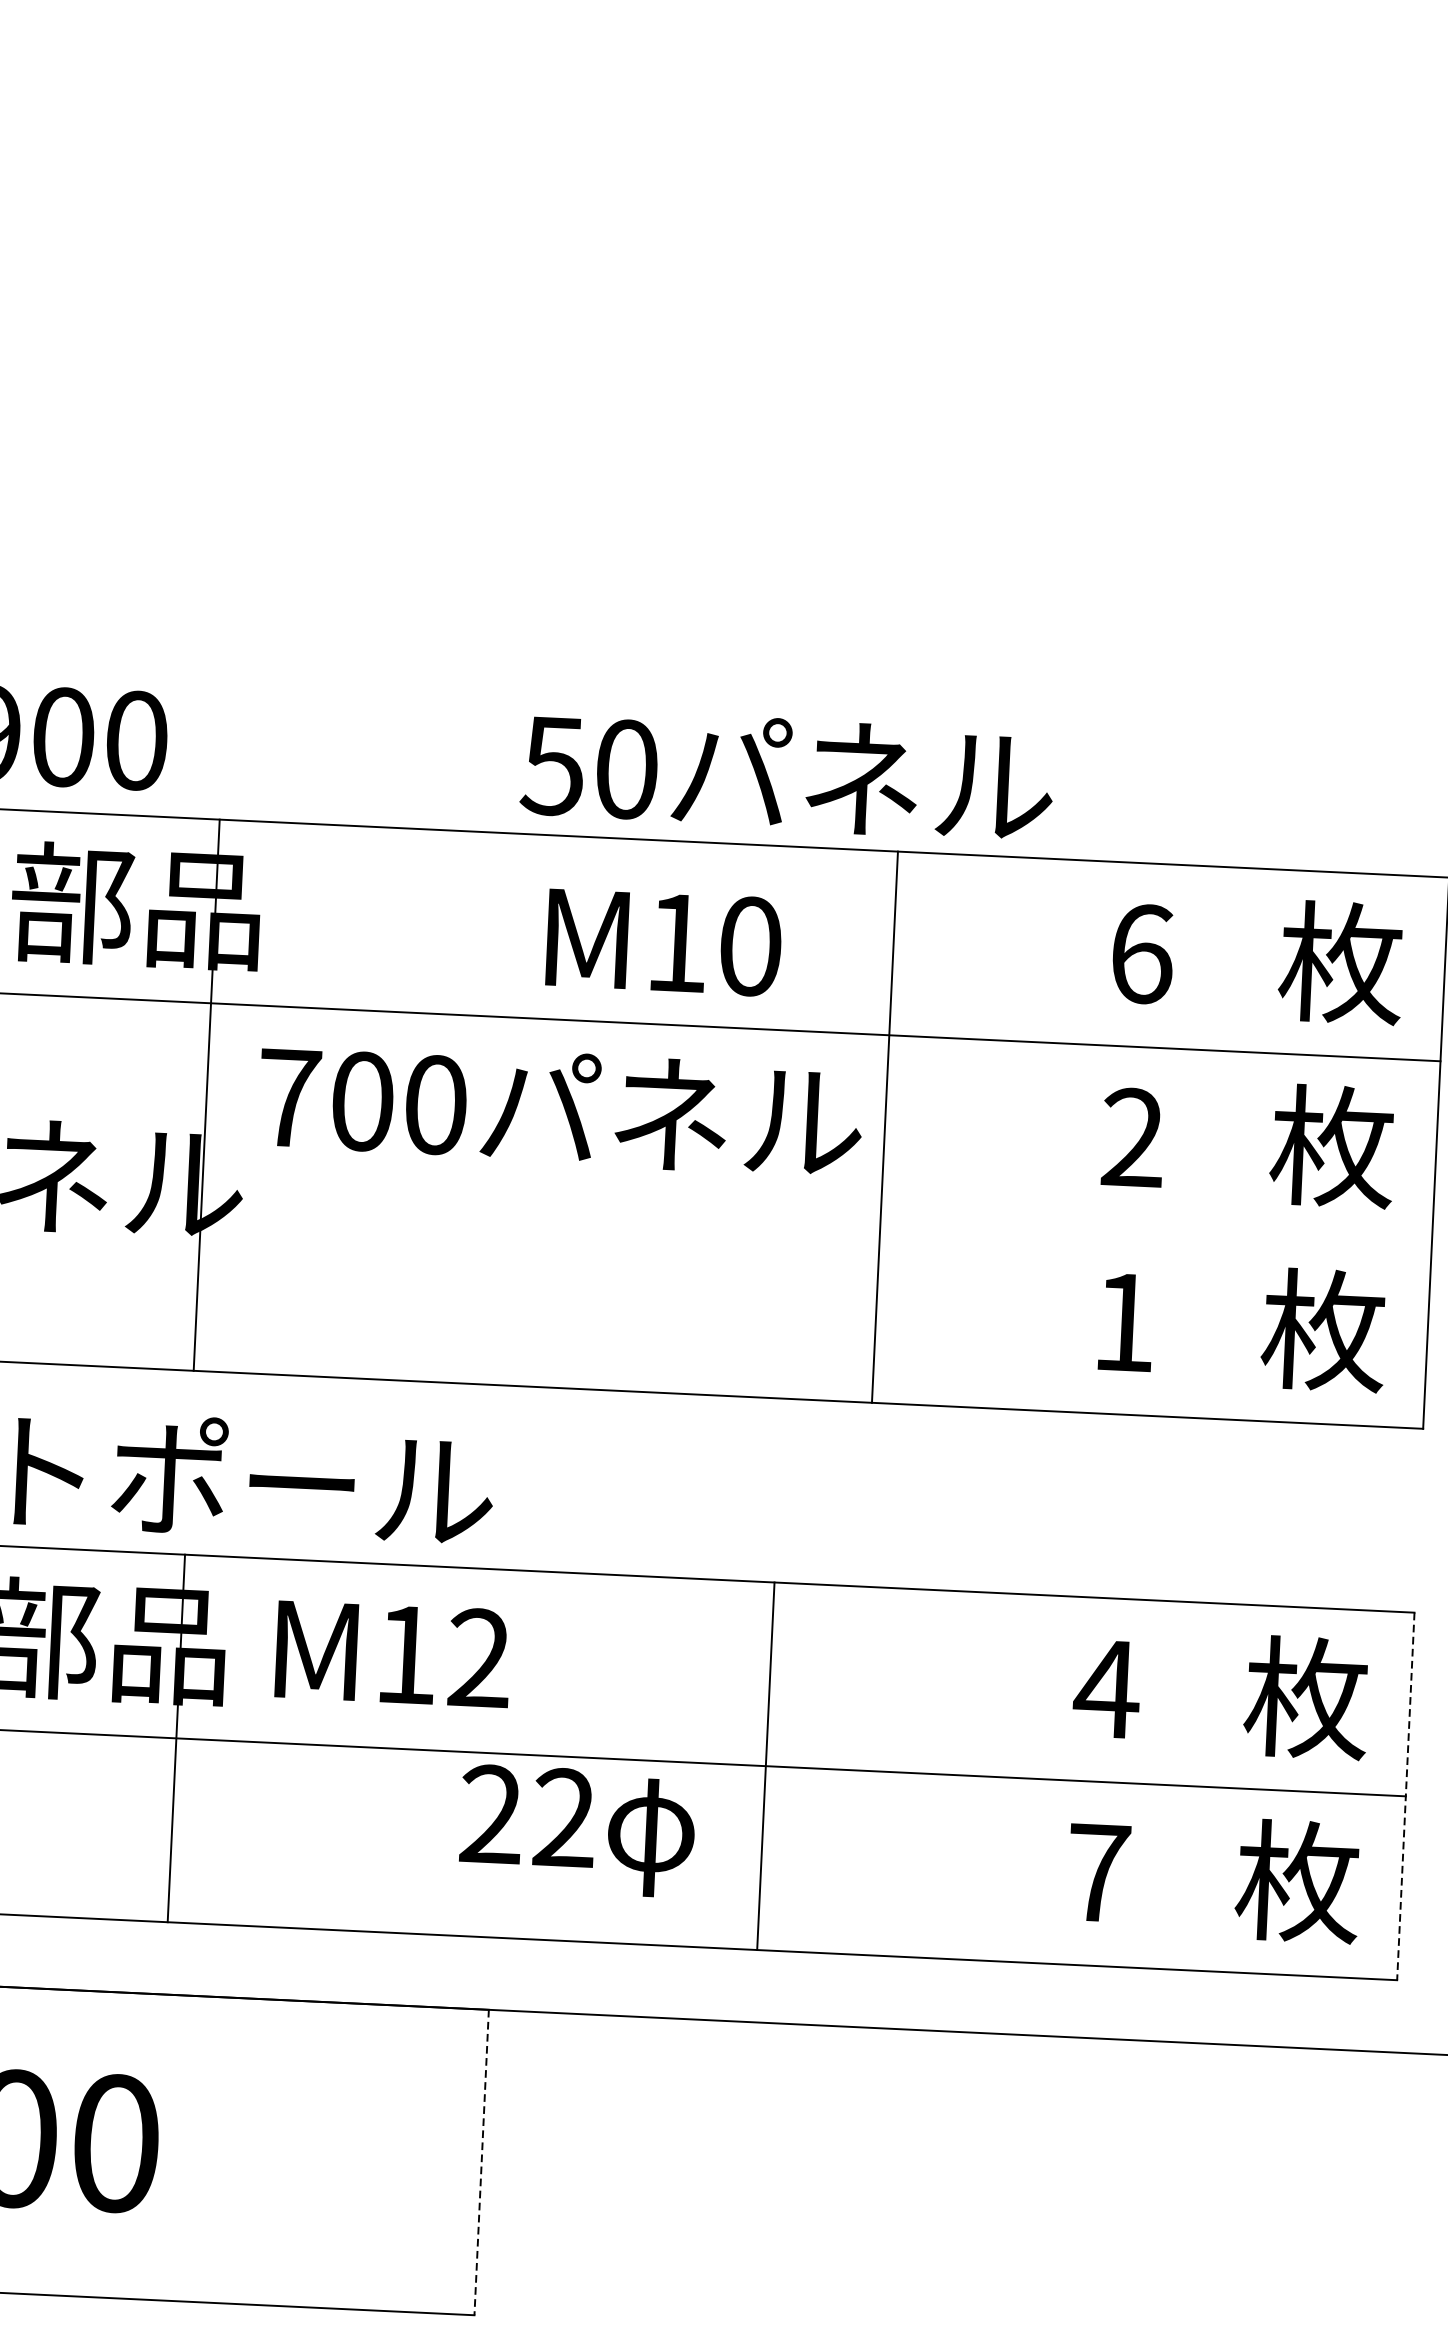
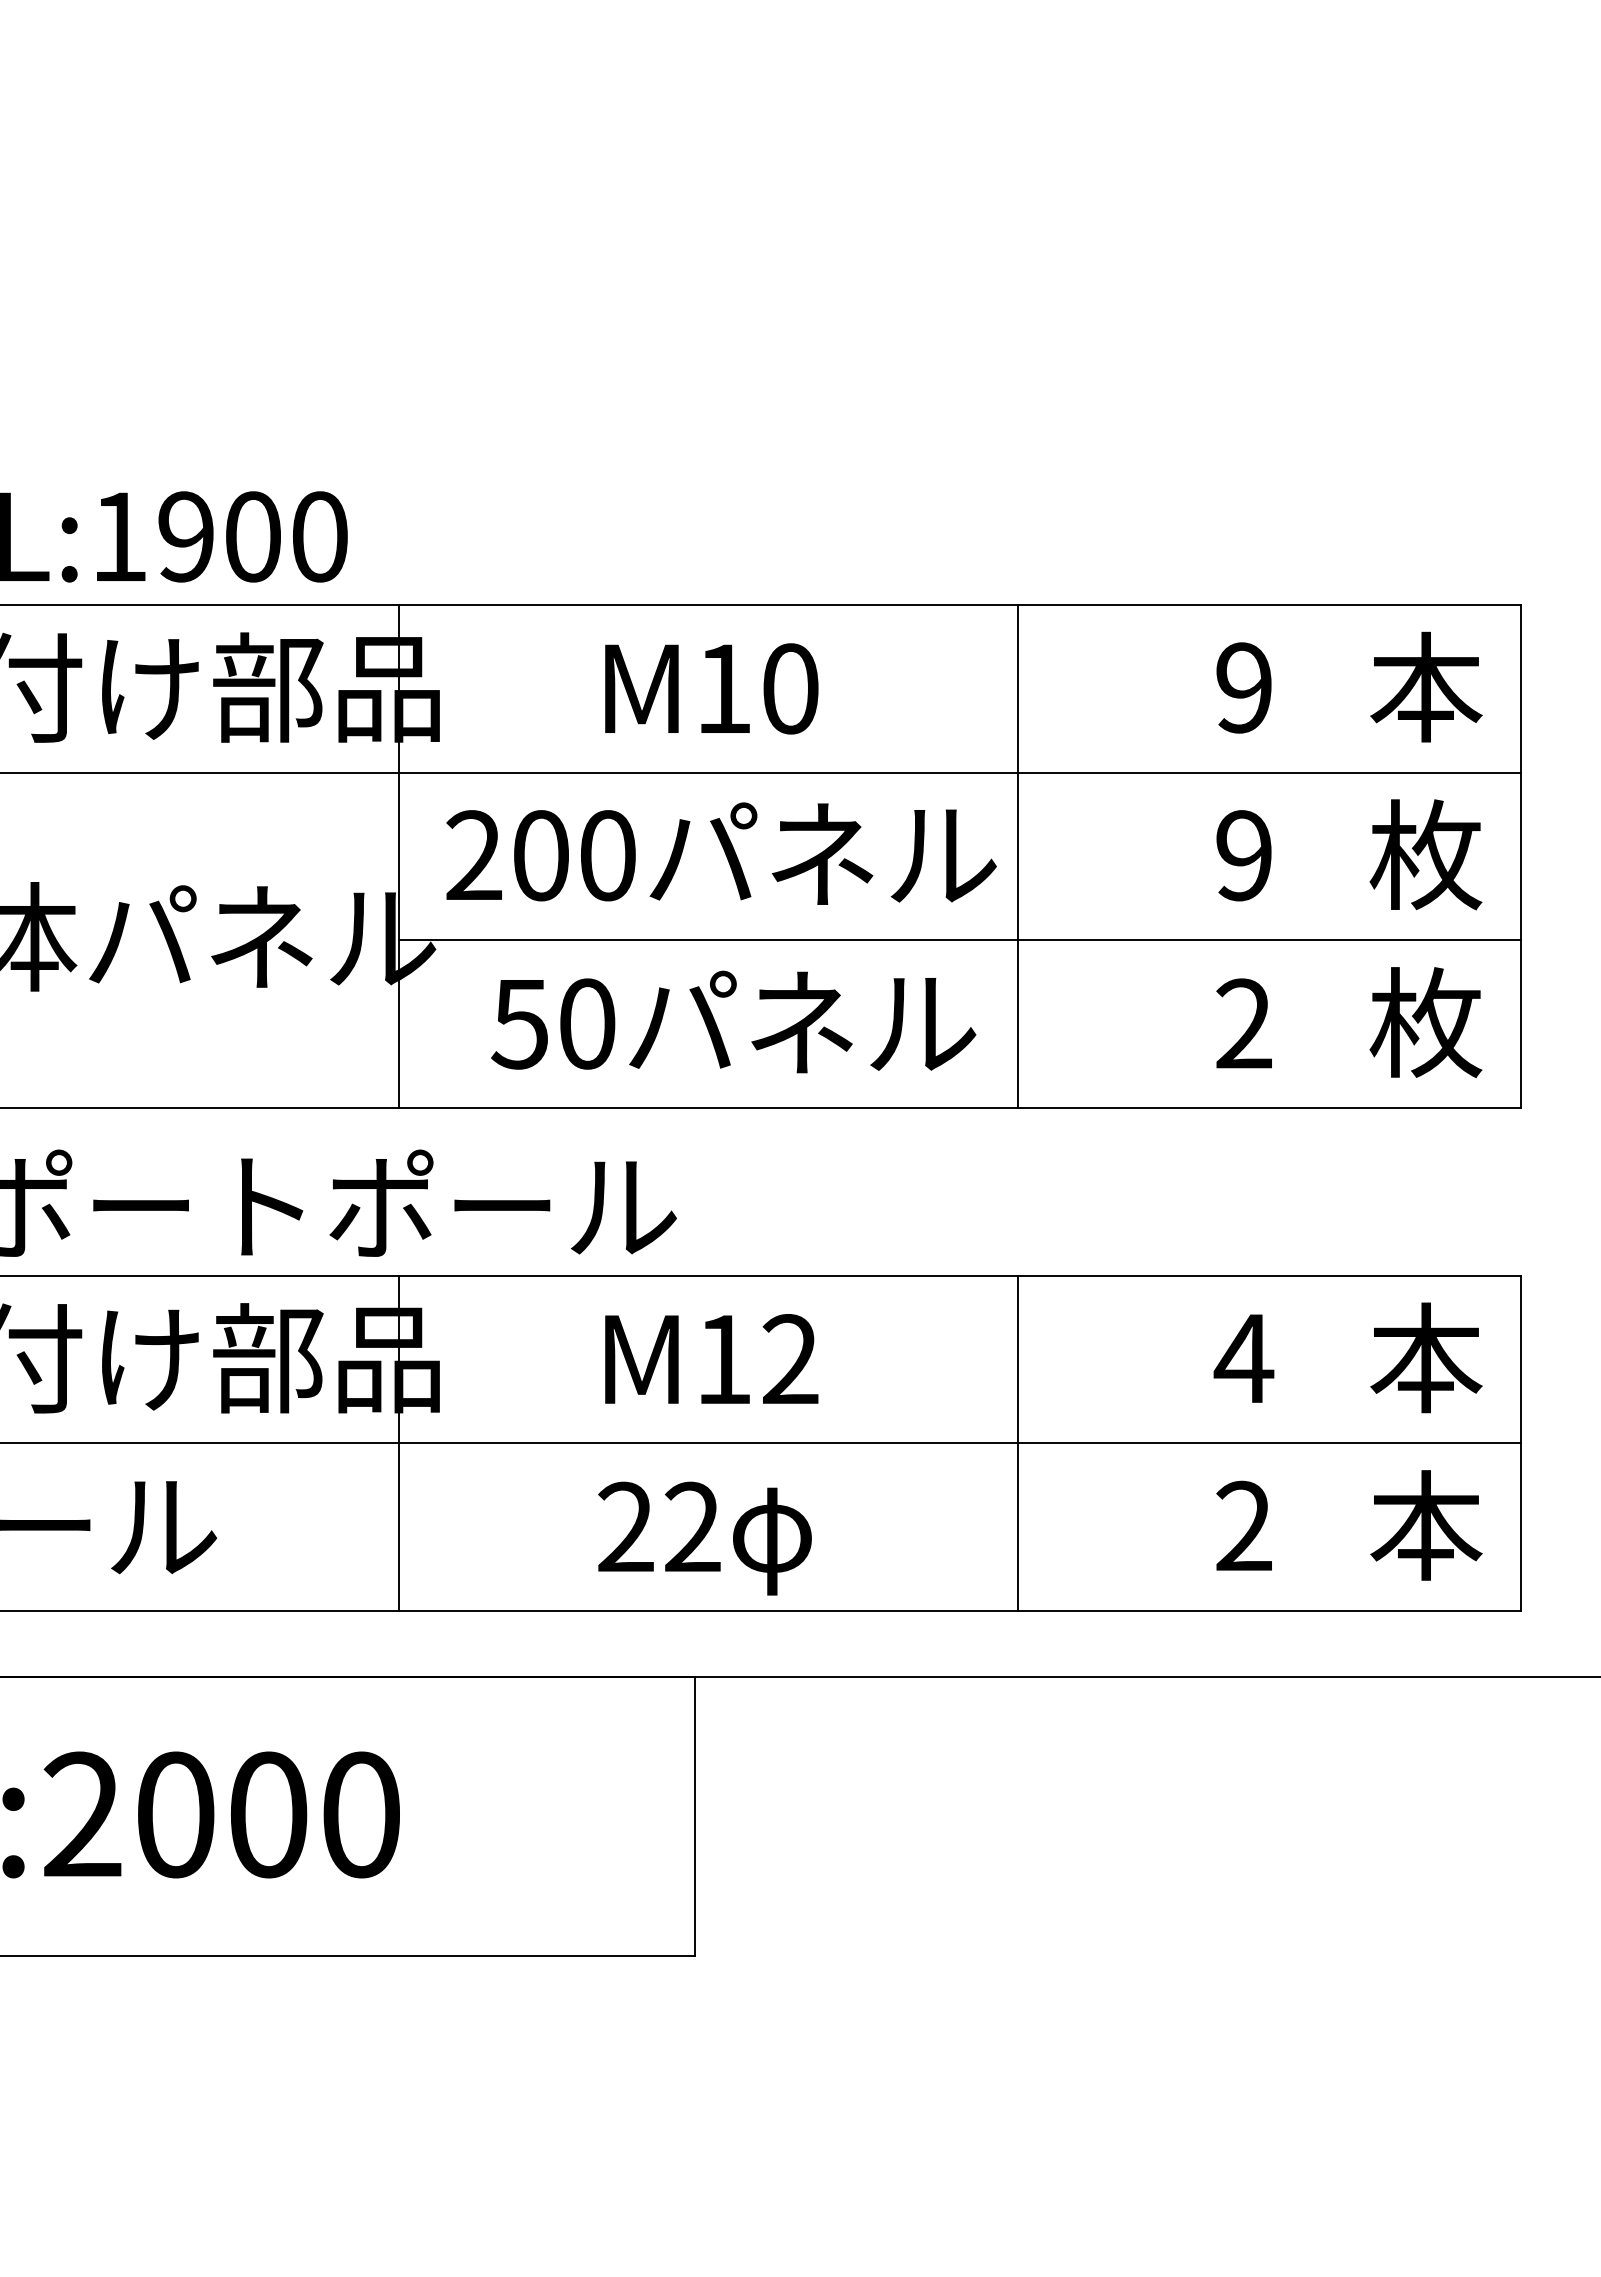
text: (787, 774) -> (733, 1021), moved
text: (663, 942) -> (711, 688), moved
text: (1142, 953) -> (1244, 687), 6 -> 9
text: (1340, 961) -> (1425, 686), 枚 -> 本
text: (289, 1096) -> (474, 854), 700 -> 200
text: (1132, 1137) -> (1243, 855), 2 -> 9
line: (816, 1216) -> (959, 940), added
text: (1123, 1321) -> (1243, 1023), 1 -> 2
text: (393, 1653) -> (711, 1358), moved
text: (1305, 1697) -> (1425, 1357), 枚 -> 本
line: (765, 1766) -> (1017, 1443), moved
line: (1405, 1796) -> (1520, 1443), dashed -> solid
text: (576, 1830) -> (704, 1538), moved
text: (1098, 1872) -> (1244, 1525), 7 -> 2
text: (1297, 1881) -> (1425, 1525), 枚 -> 本
line: (482, 2162) -> (695, 1816), dashed -> solid

